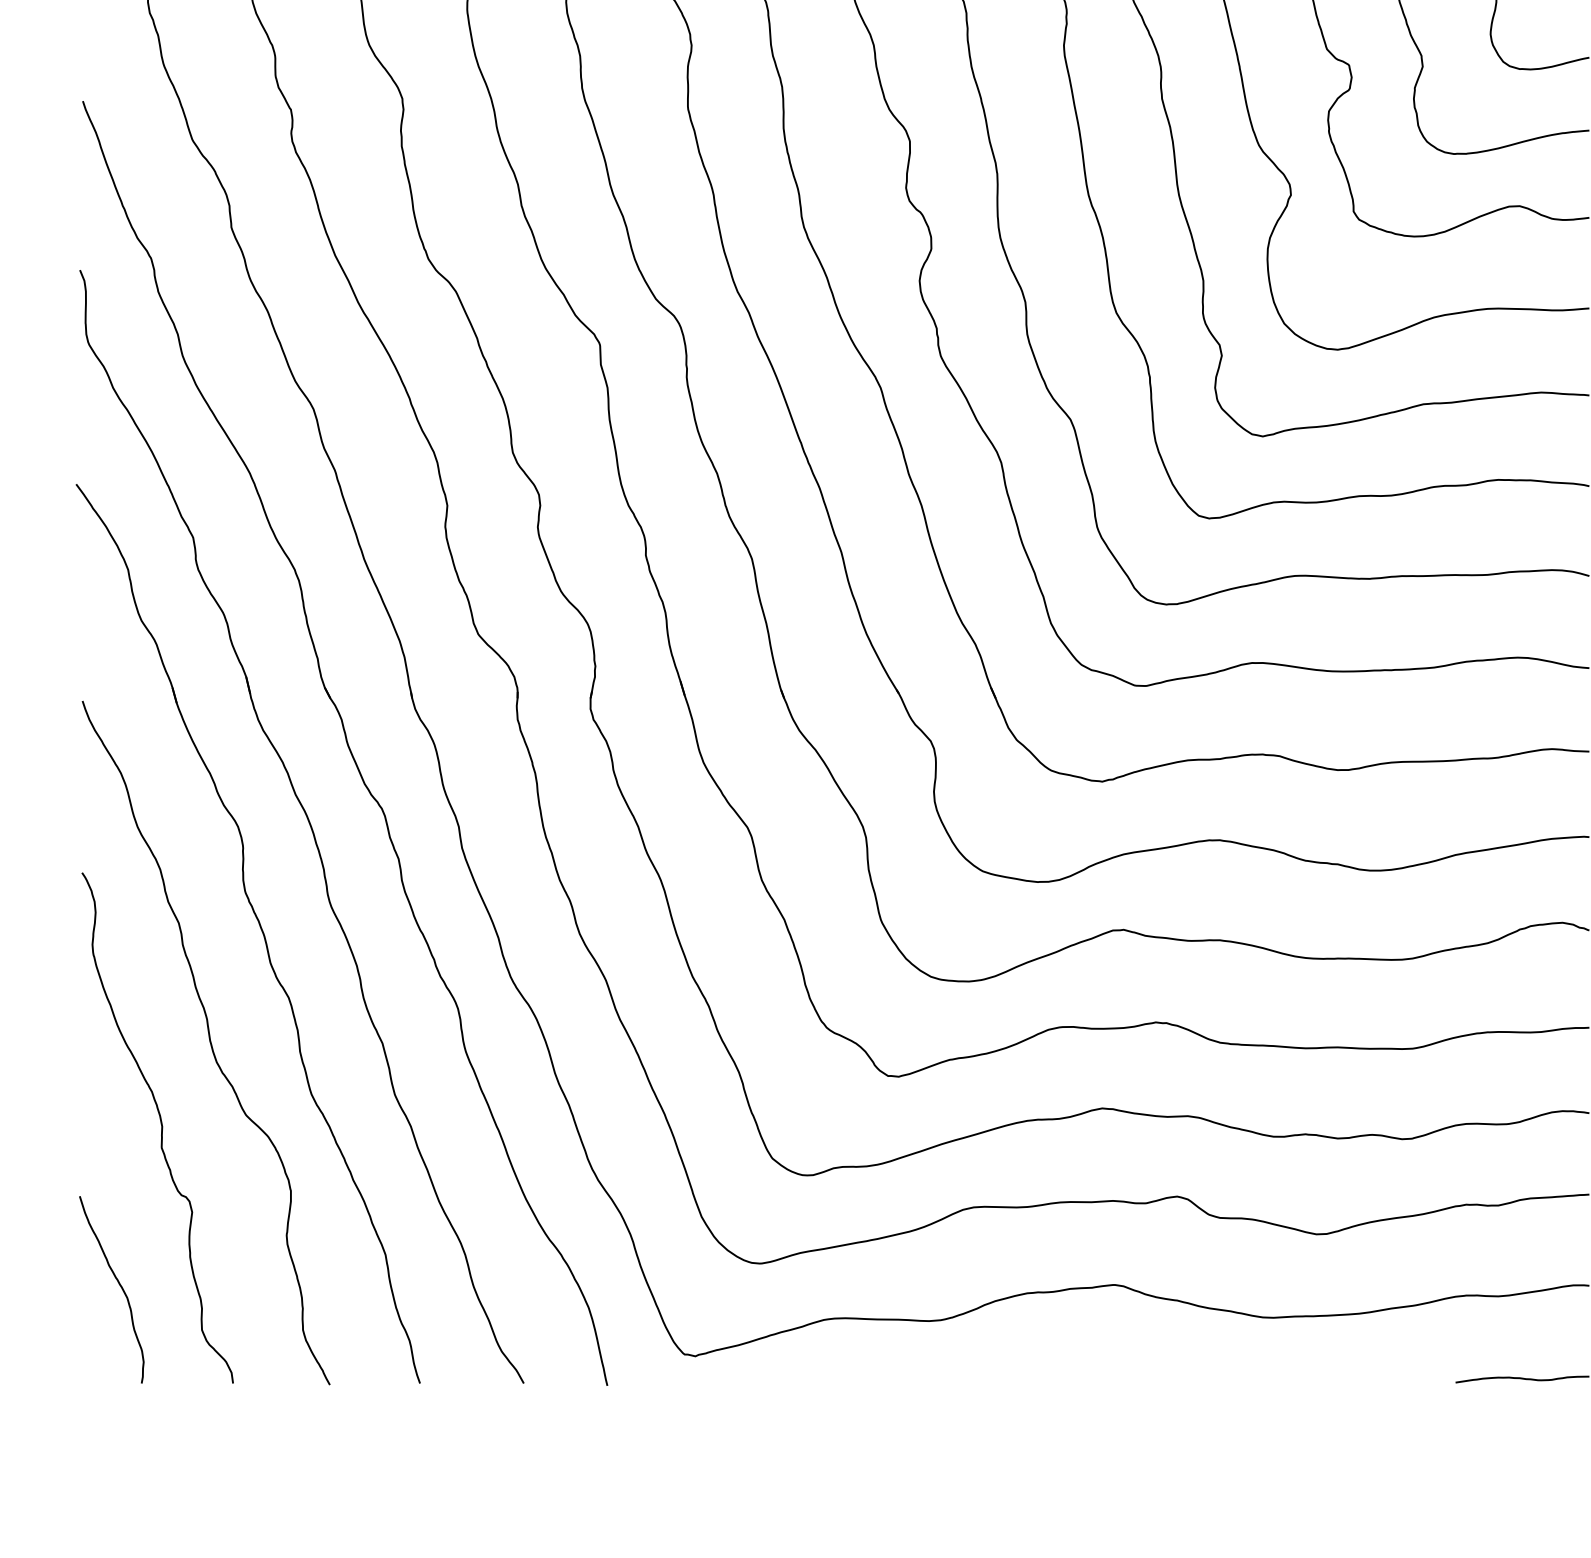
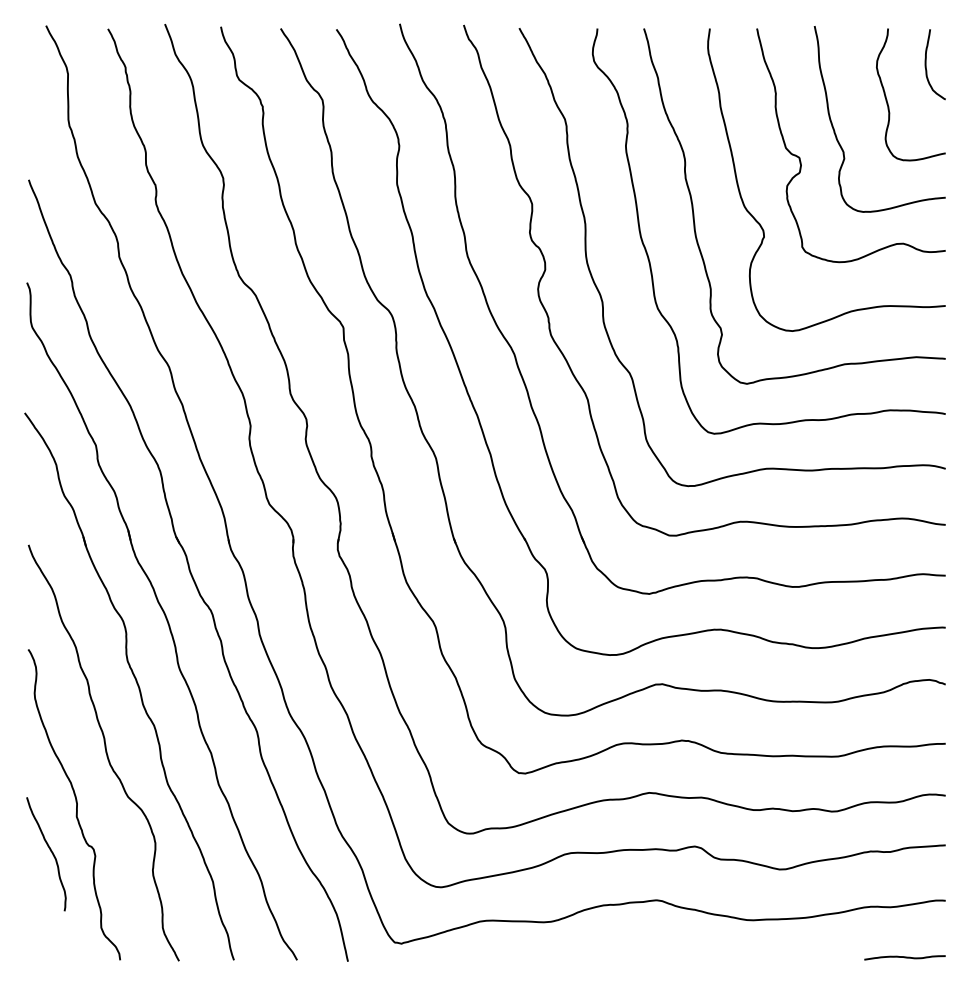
curve: (118, 1285) -> (50, 851), moved

